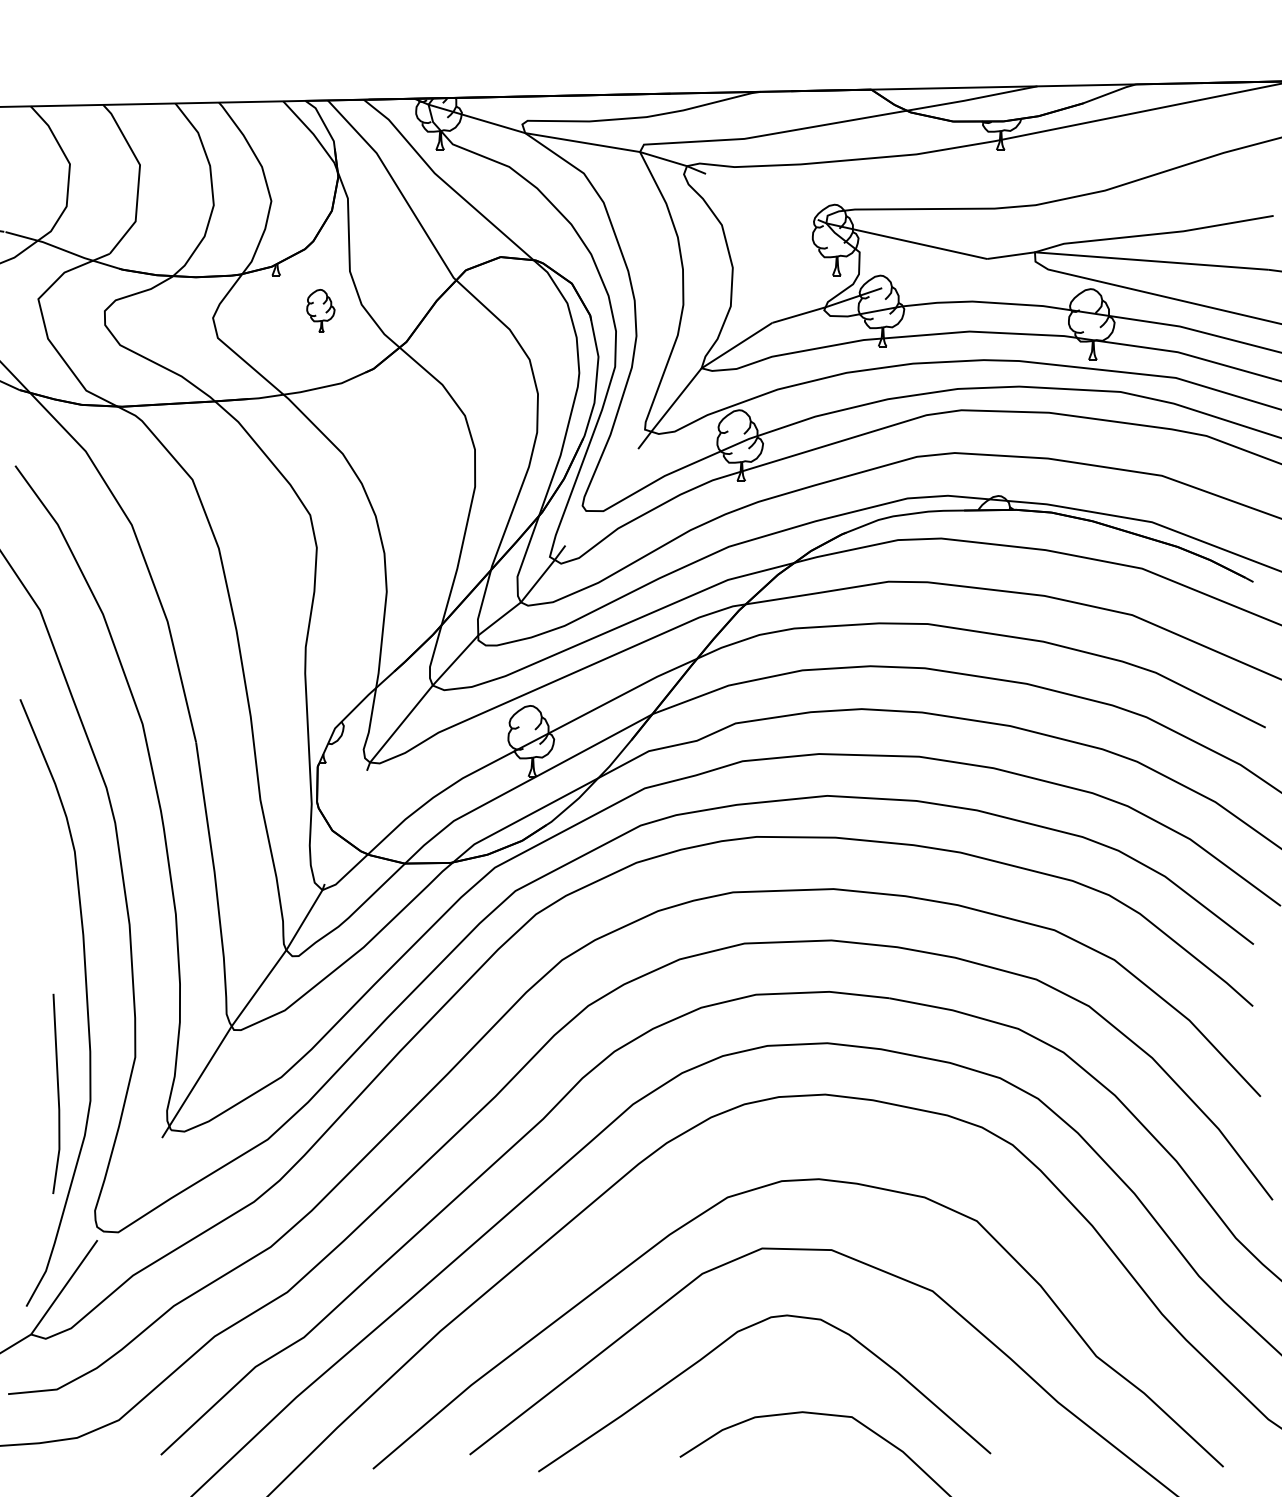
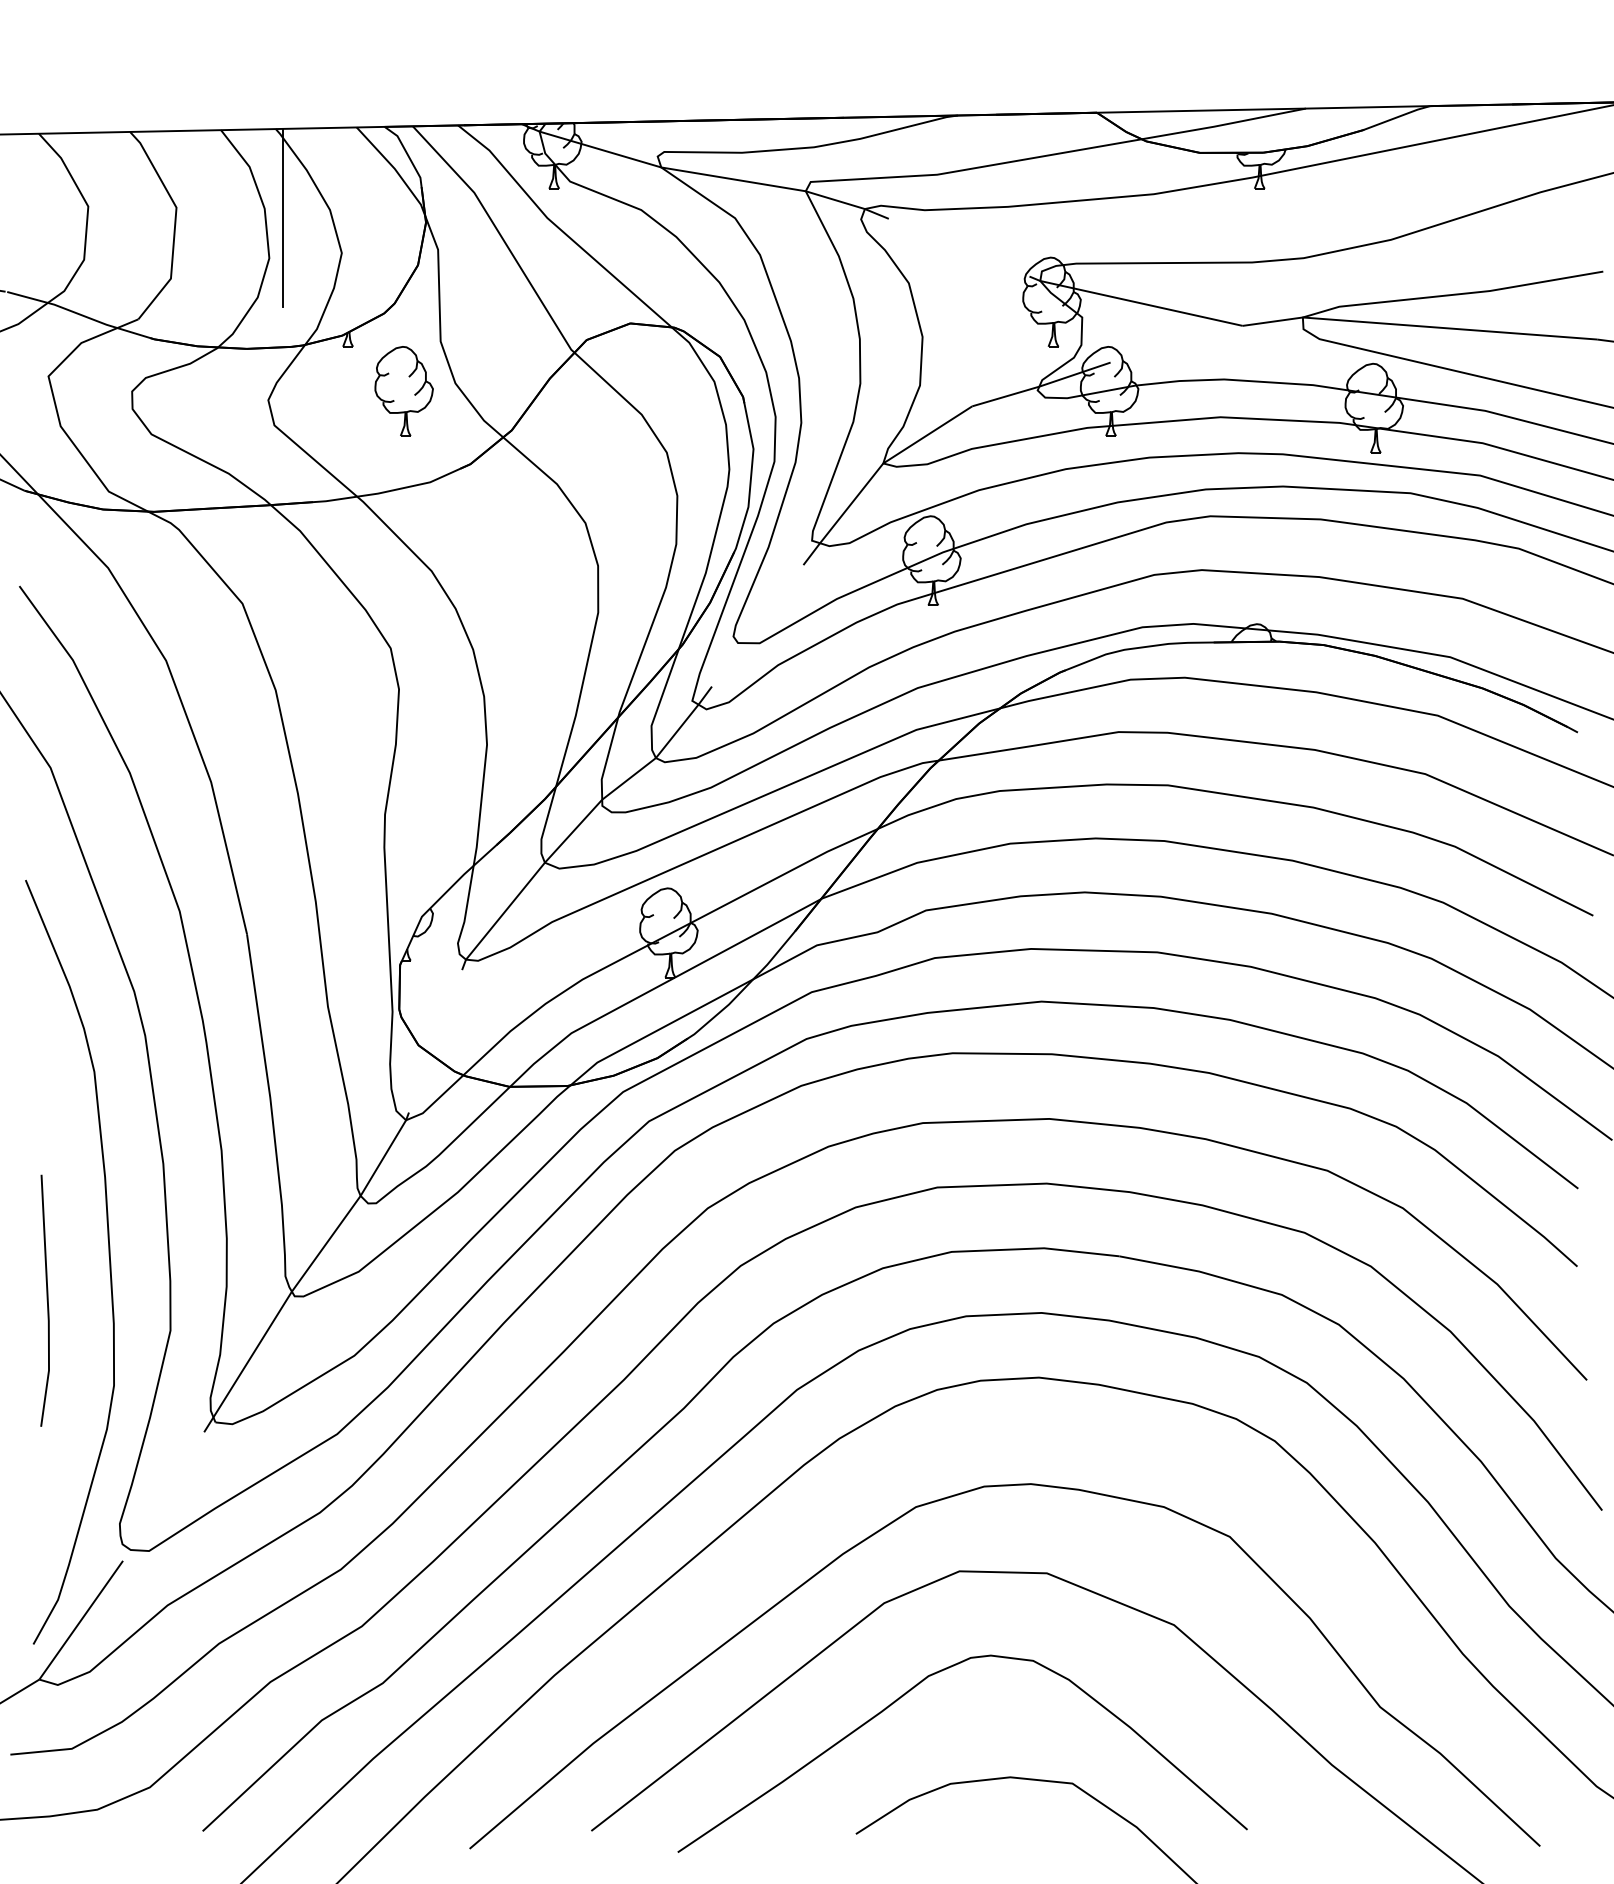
line: (225, 172) -> (283, 217), added
part: (320, 311) -> (403, 391), size x1.67
line: (57, 1093) -> (46, 1300), moved

